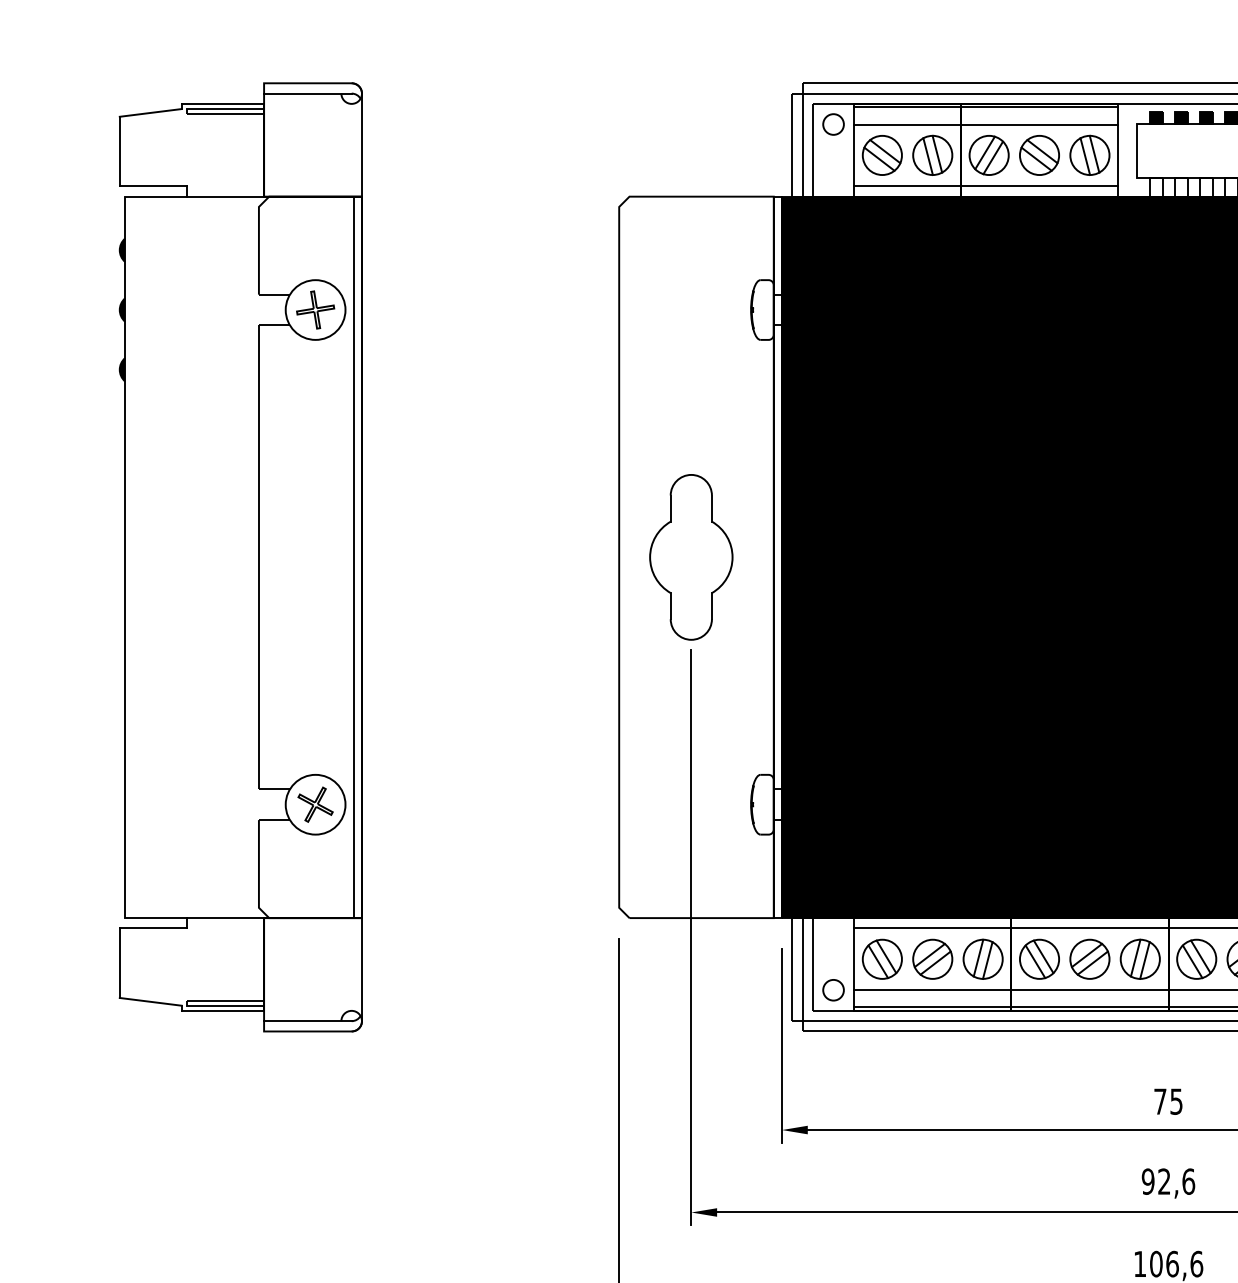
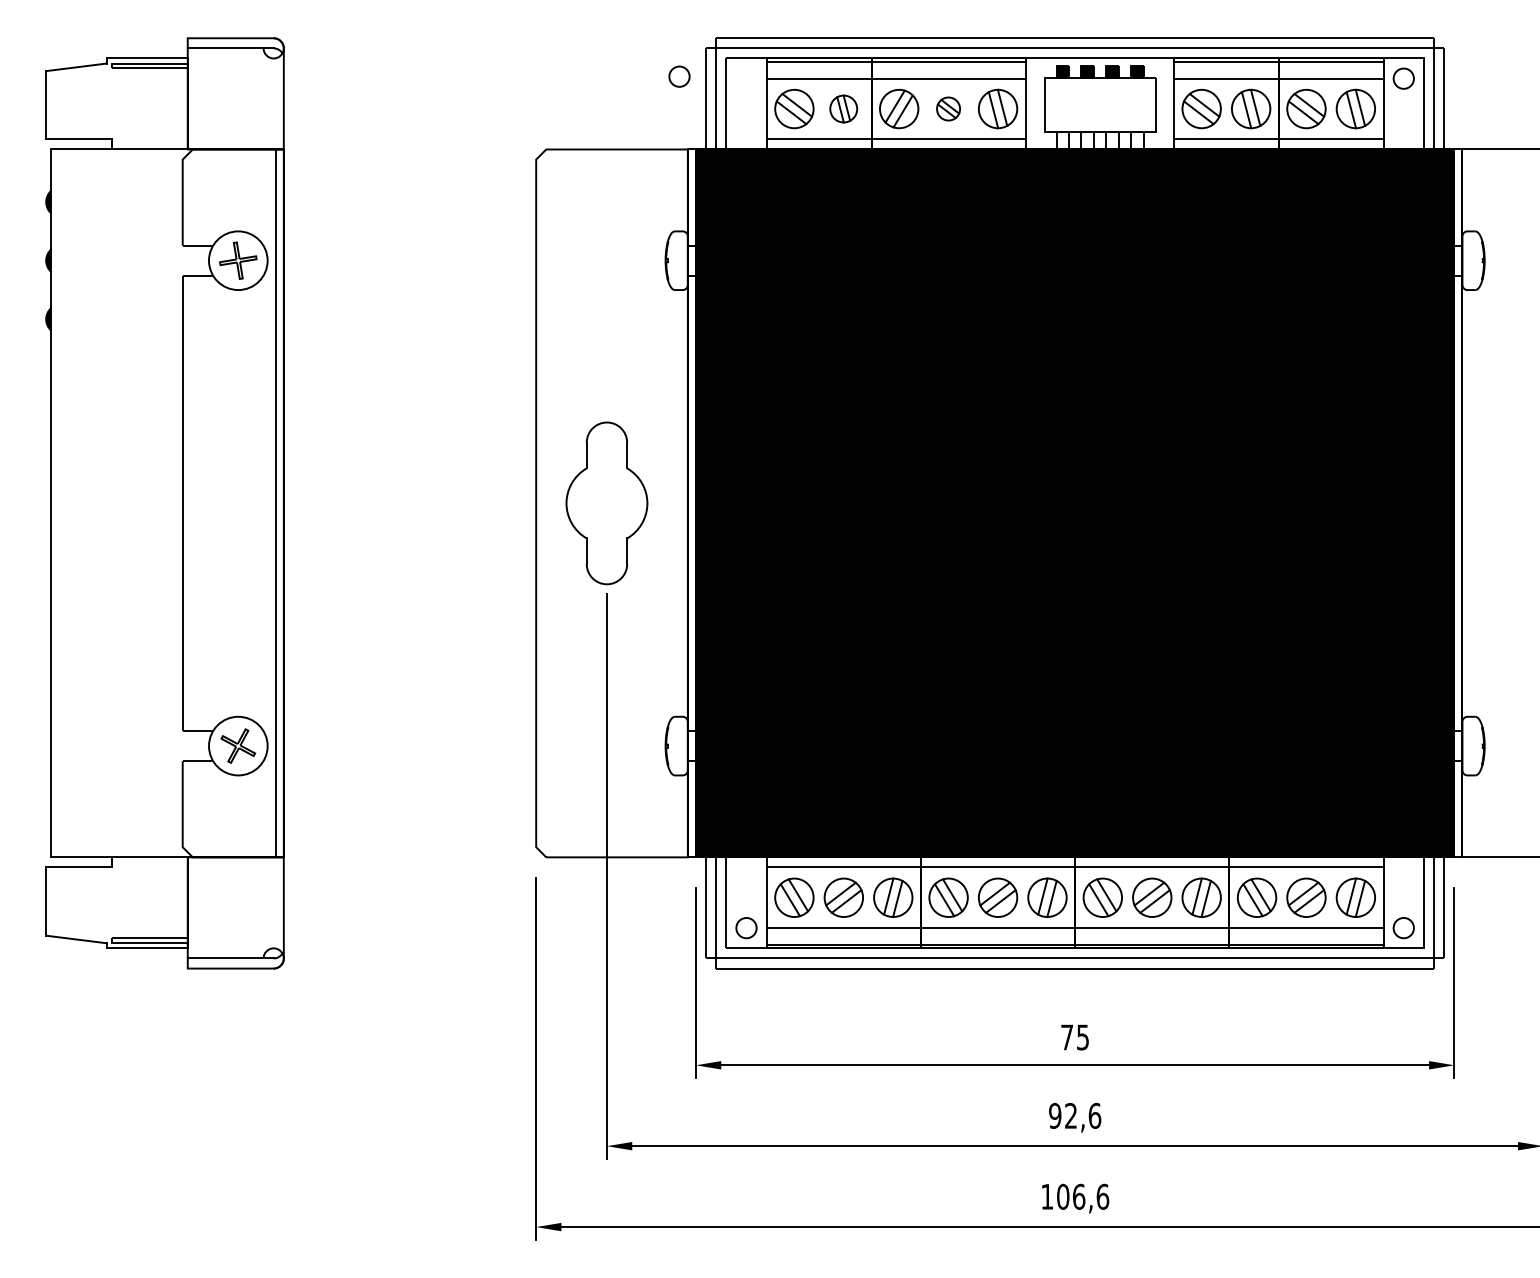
circle: (833, 124) -> (679, 76), moved
part: (932, 154) -> (843, 108), size x0.7
part: (1039, 154) -> (948, 108), size x0.6

